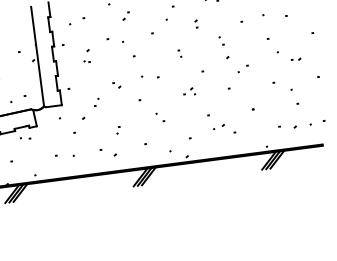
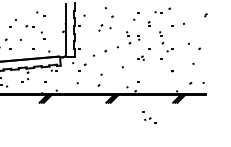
part: (85, 55) -> (100, 27), moved
part: (160, 55) -> (128, 37), added
part: (221, 123) -> (149, 117), moved
part: (302, 124) -> (196, 82), size x1.6

